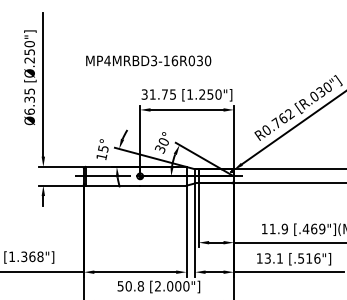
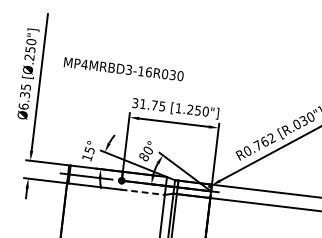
text: (148, 60) -> (123, 68), moved
text: (159, 149) -> (143, 157), 30° -> 80°
line: (163, 185) -> (142, 192), solid -> dashed

